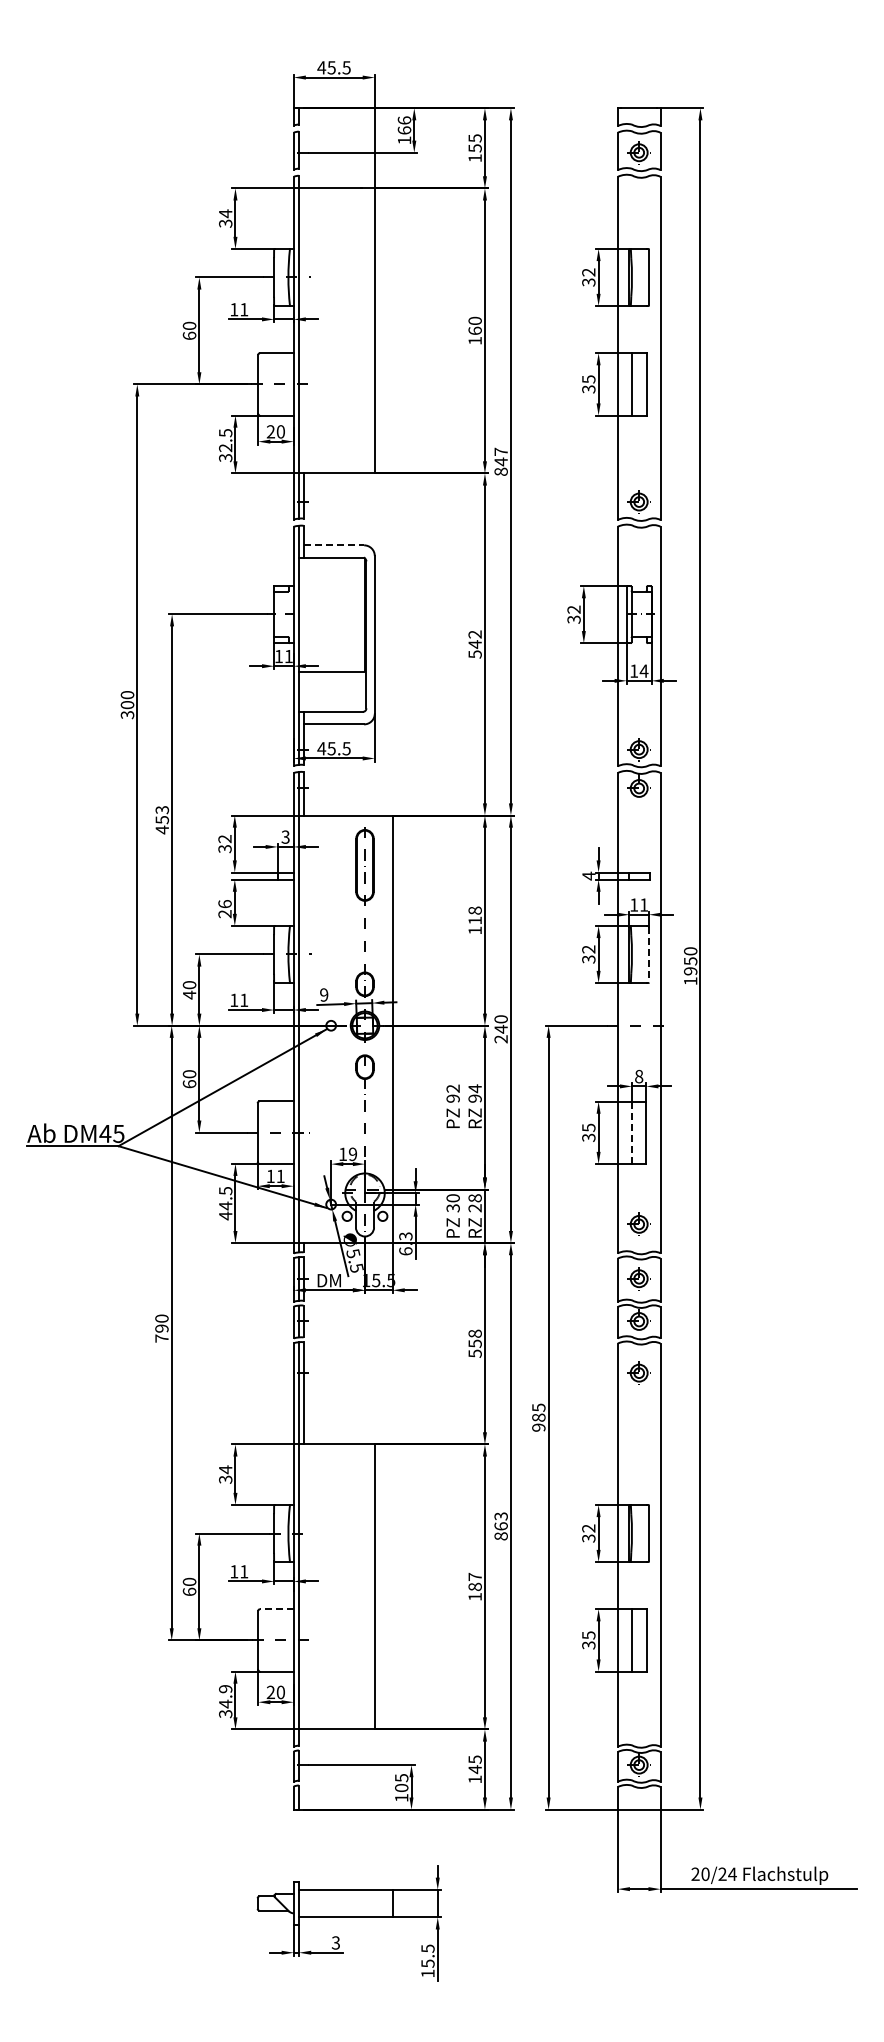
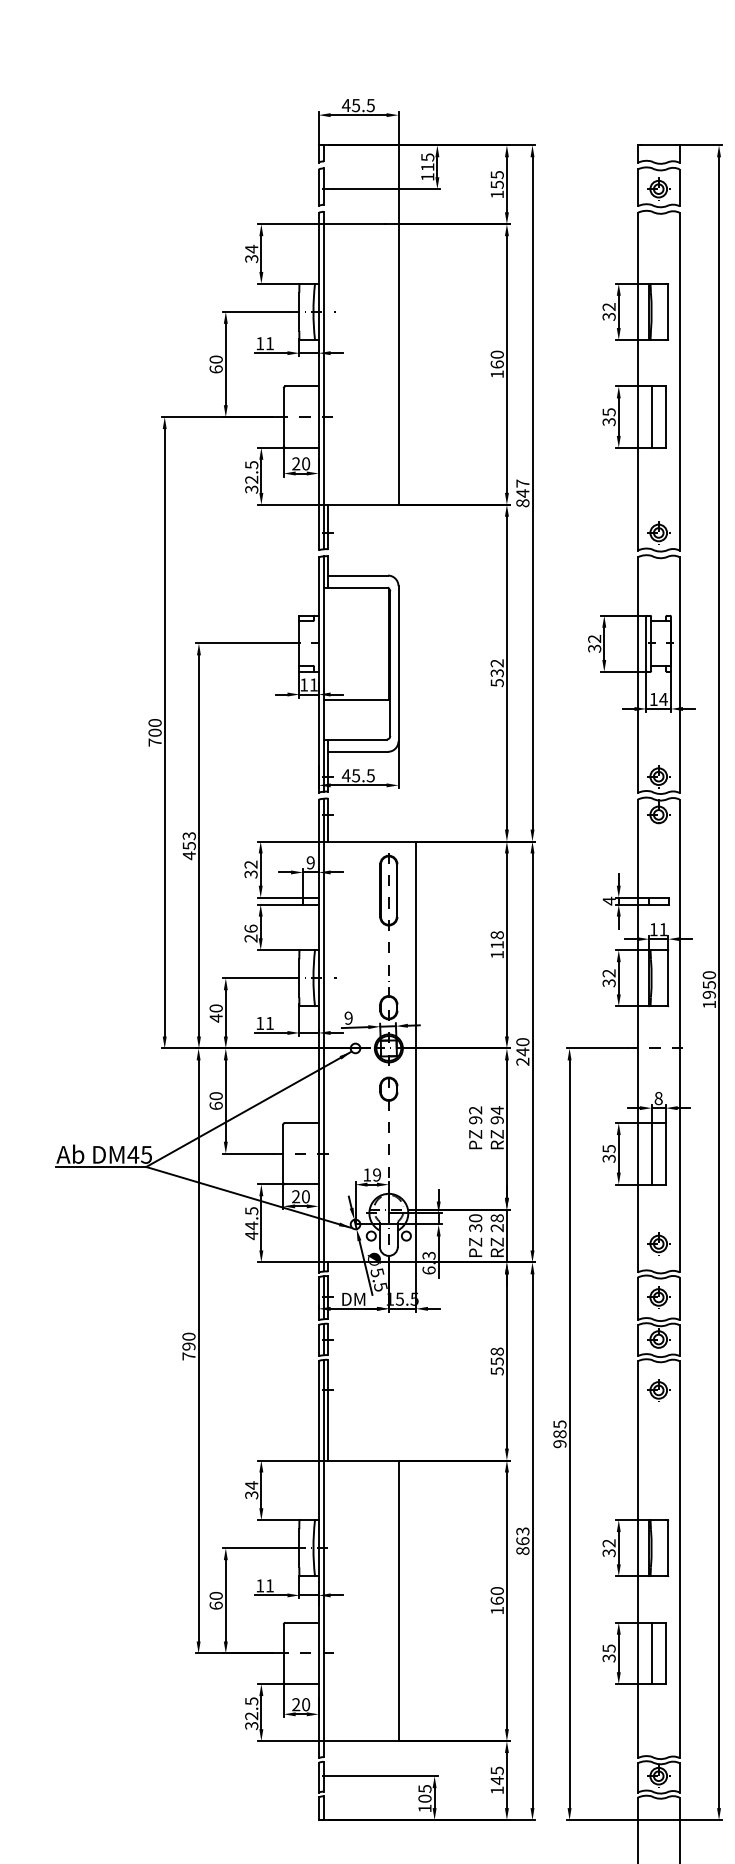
text: (404, 125) -> (427, 162), 166 -> 115
line: (334, 545) -> (358, 575), dashed -> solid
text: (474, 644) -> (496, 673), 542 -> 532
text: (127, 714) -> (155, 742), 300 -> 700
text: (285, 836) -> (310, 862), 3 -> 9
line: (649, 954) -> (668, 978), dashed -> solid
line: (632, 1132) -> (652, 1153), dashed -> solid
text: (275, 1176) -> (300, 1196), 11 -> 20
text: (474, 1581) -> (496, 1595), 187 -> 160
line: (276, 1609) -> (301, 1623), dashed -> solid
text: (225, 1696) -> (251, 1708), 34.9 -> 32.5

